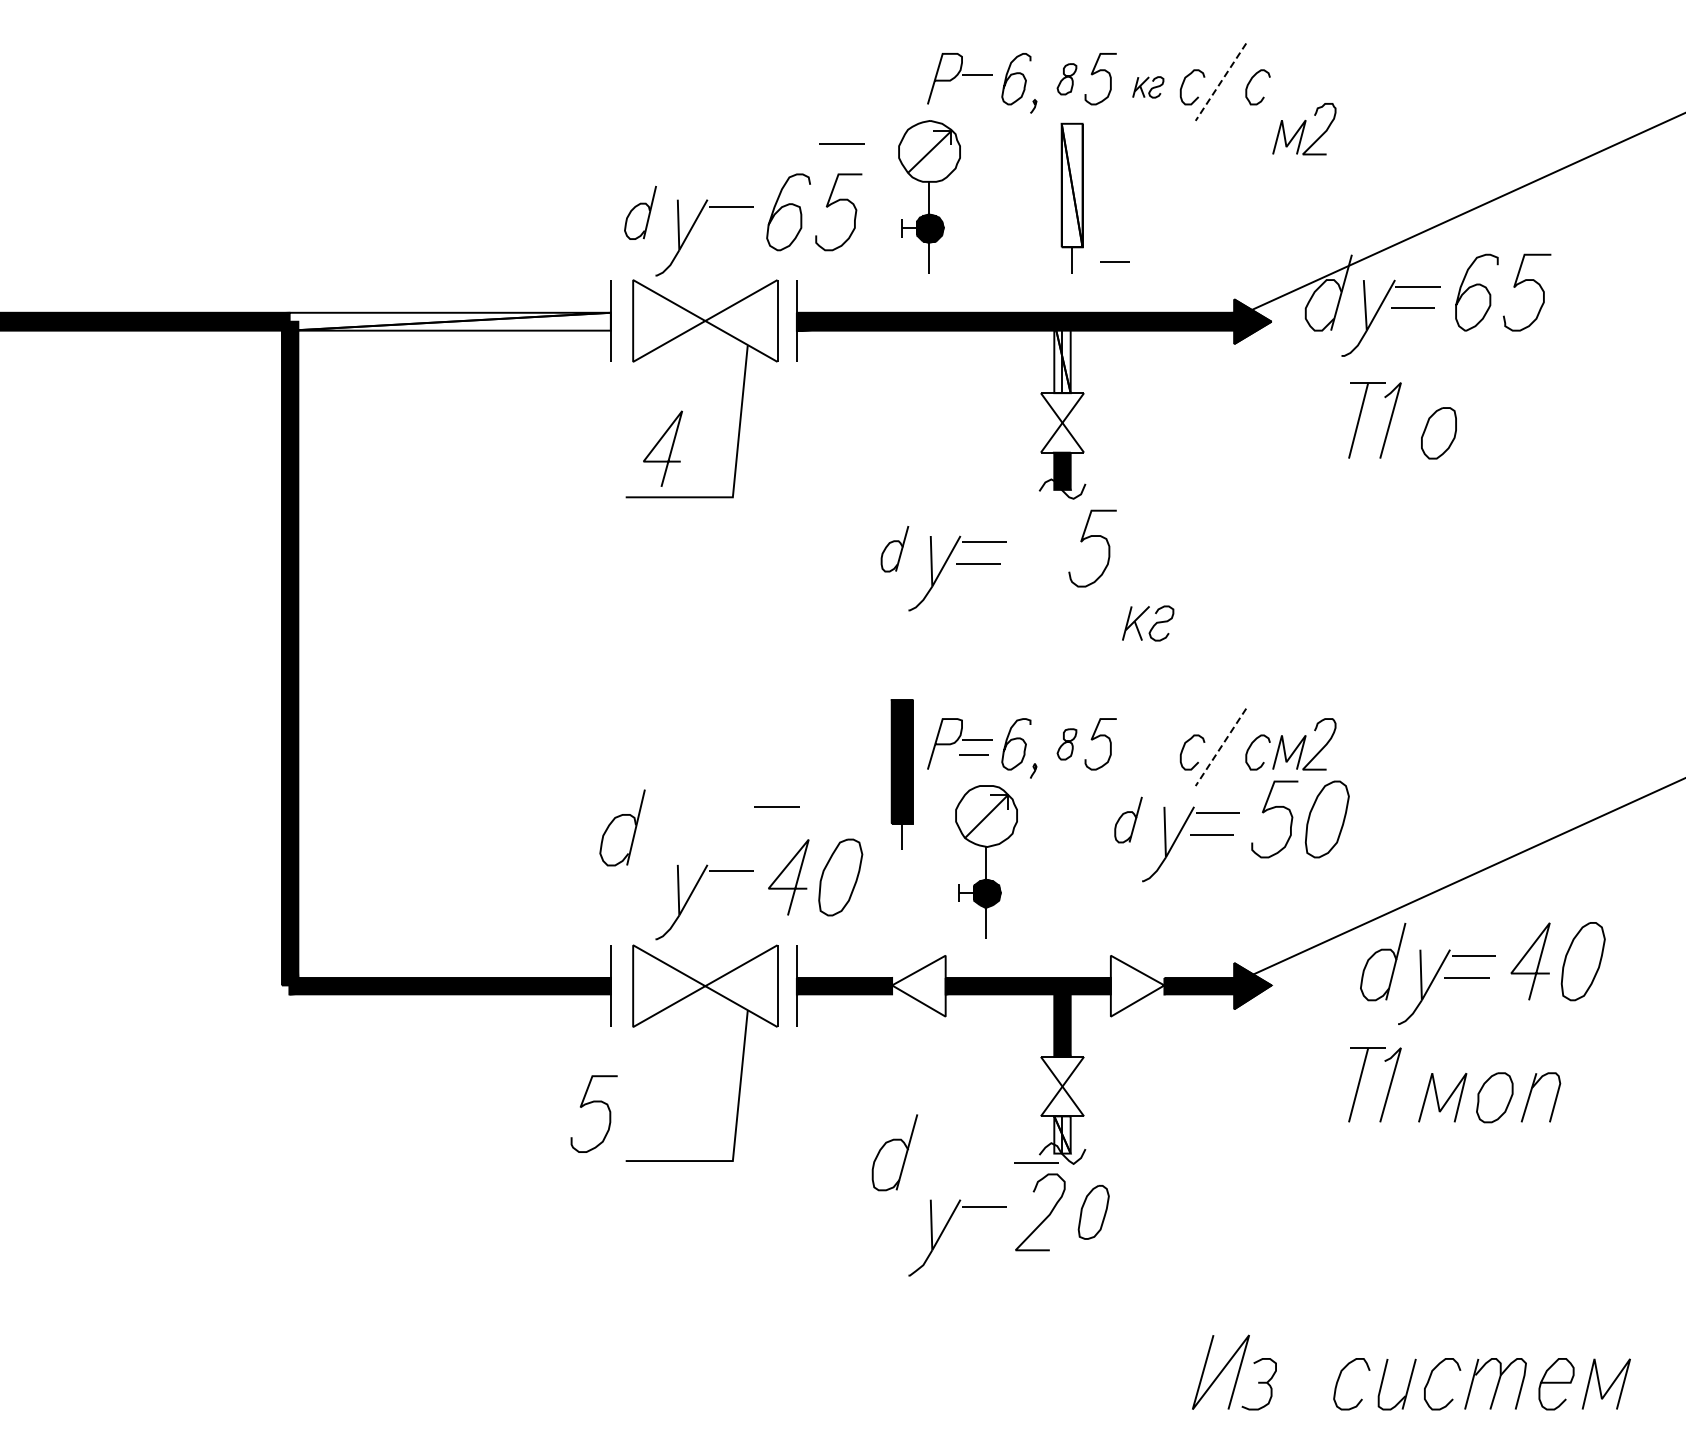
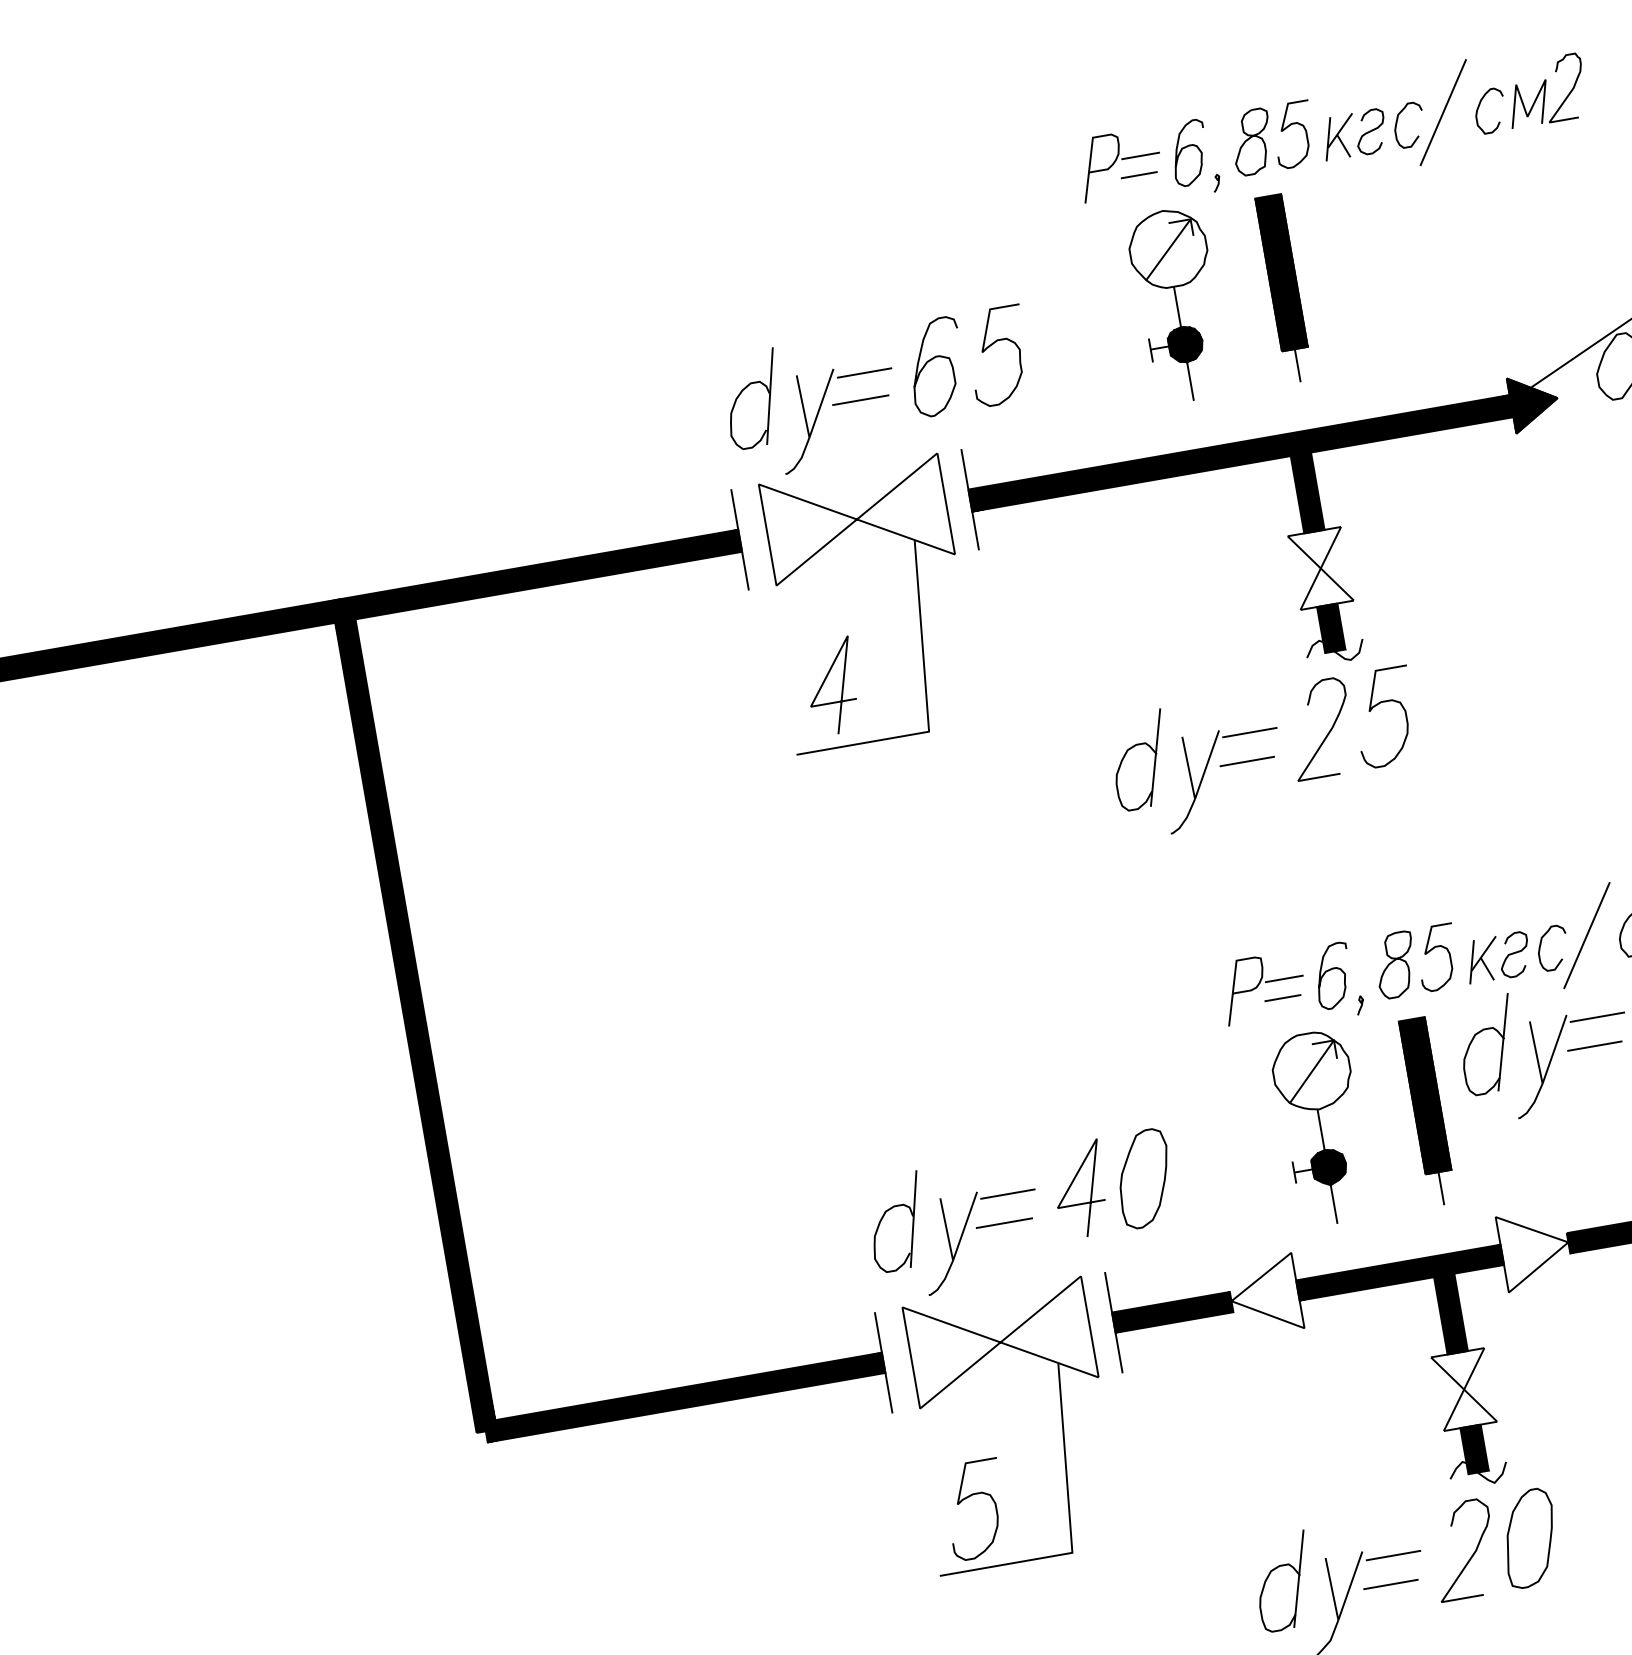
part: (1066, 79) -> (1251, 142), size x1.67
line: (1220, 82) -> (1442, 113), dashed -> solid
part: (1148, 87) -> (1354, 134), size x1.67
part: (1304, 129) -> (1546, 91), moved
line: (841, 143) -> (860, 399), moved
fill: (1071, 185) -> (1280, 272), added
part: (929, 196) -> (1177, 304), moved
part: (640, 212) -> (753, 399), size x1.43
line: (1114, 261) -> (1138, 175), moved
fill: (449, 321) -> (540, 575), added
fill: (1062, 357) -> (1306, 487), added
part: (894, 548) -> (1140, 760), size x1.67
curve: (1045, 552) -> (1327, 732), added
part: (1148, 623) -> (1498, 957), moved
part: (1066, 744) -> (1395, 965), size x1.67
line: (1220, 747) -> (1586, 935), dashed -> solid
part: (901, 774) -> (1427, 1111), moved
line: (776, 806) -> (1004, 1222), moved
part: (1128, 819) -> (1488, 1044), size x1.67
part: (622, 827) -> (896, 1221), moved
curve: (591, 1103) -> (970, 1497), moved
fill: (1062, 1134) -> (1474, 1448), added
part: (894, 1152) -> (1283, 1581), moved
line: (1036, 1162) -> (1390, 1583), moved
part: (1093, 1212) -> (1529, 1538), size x1.43

